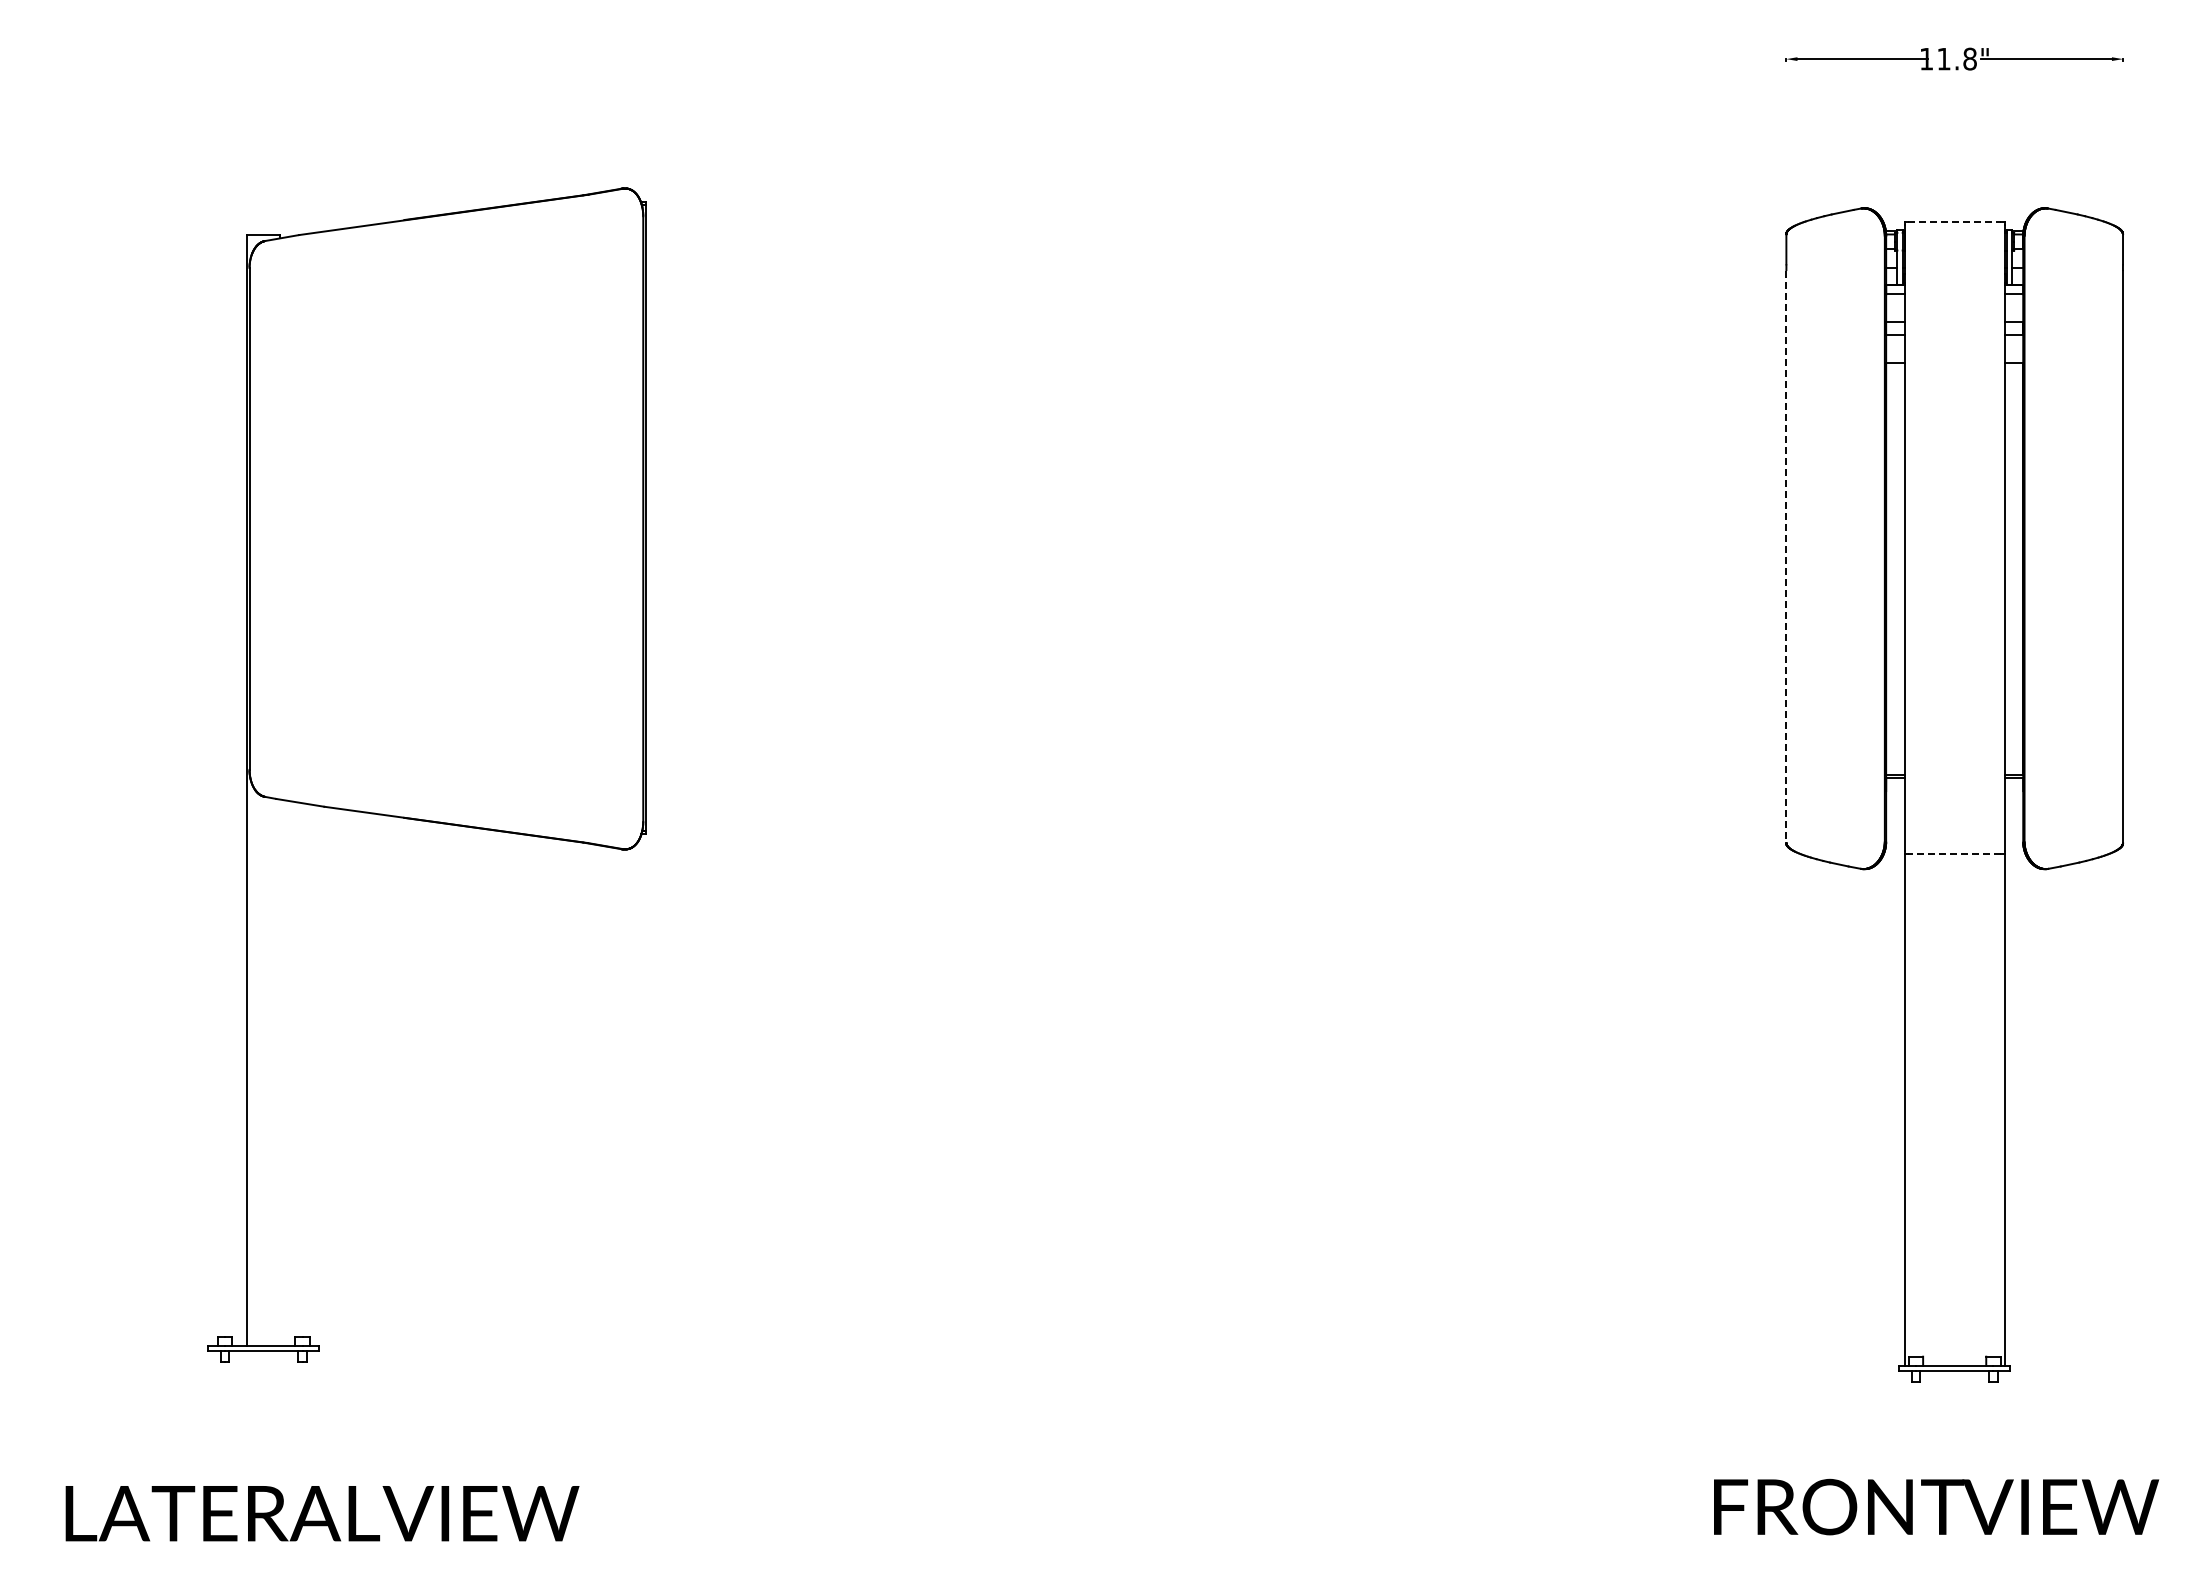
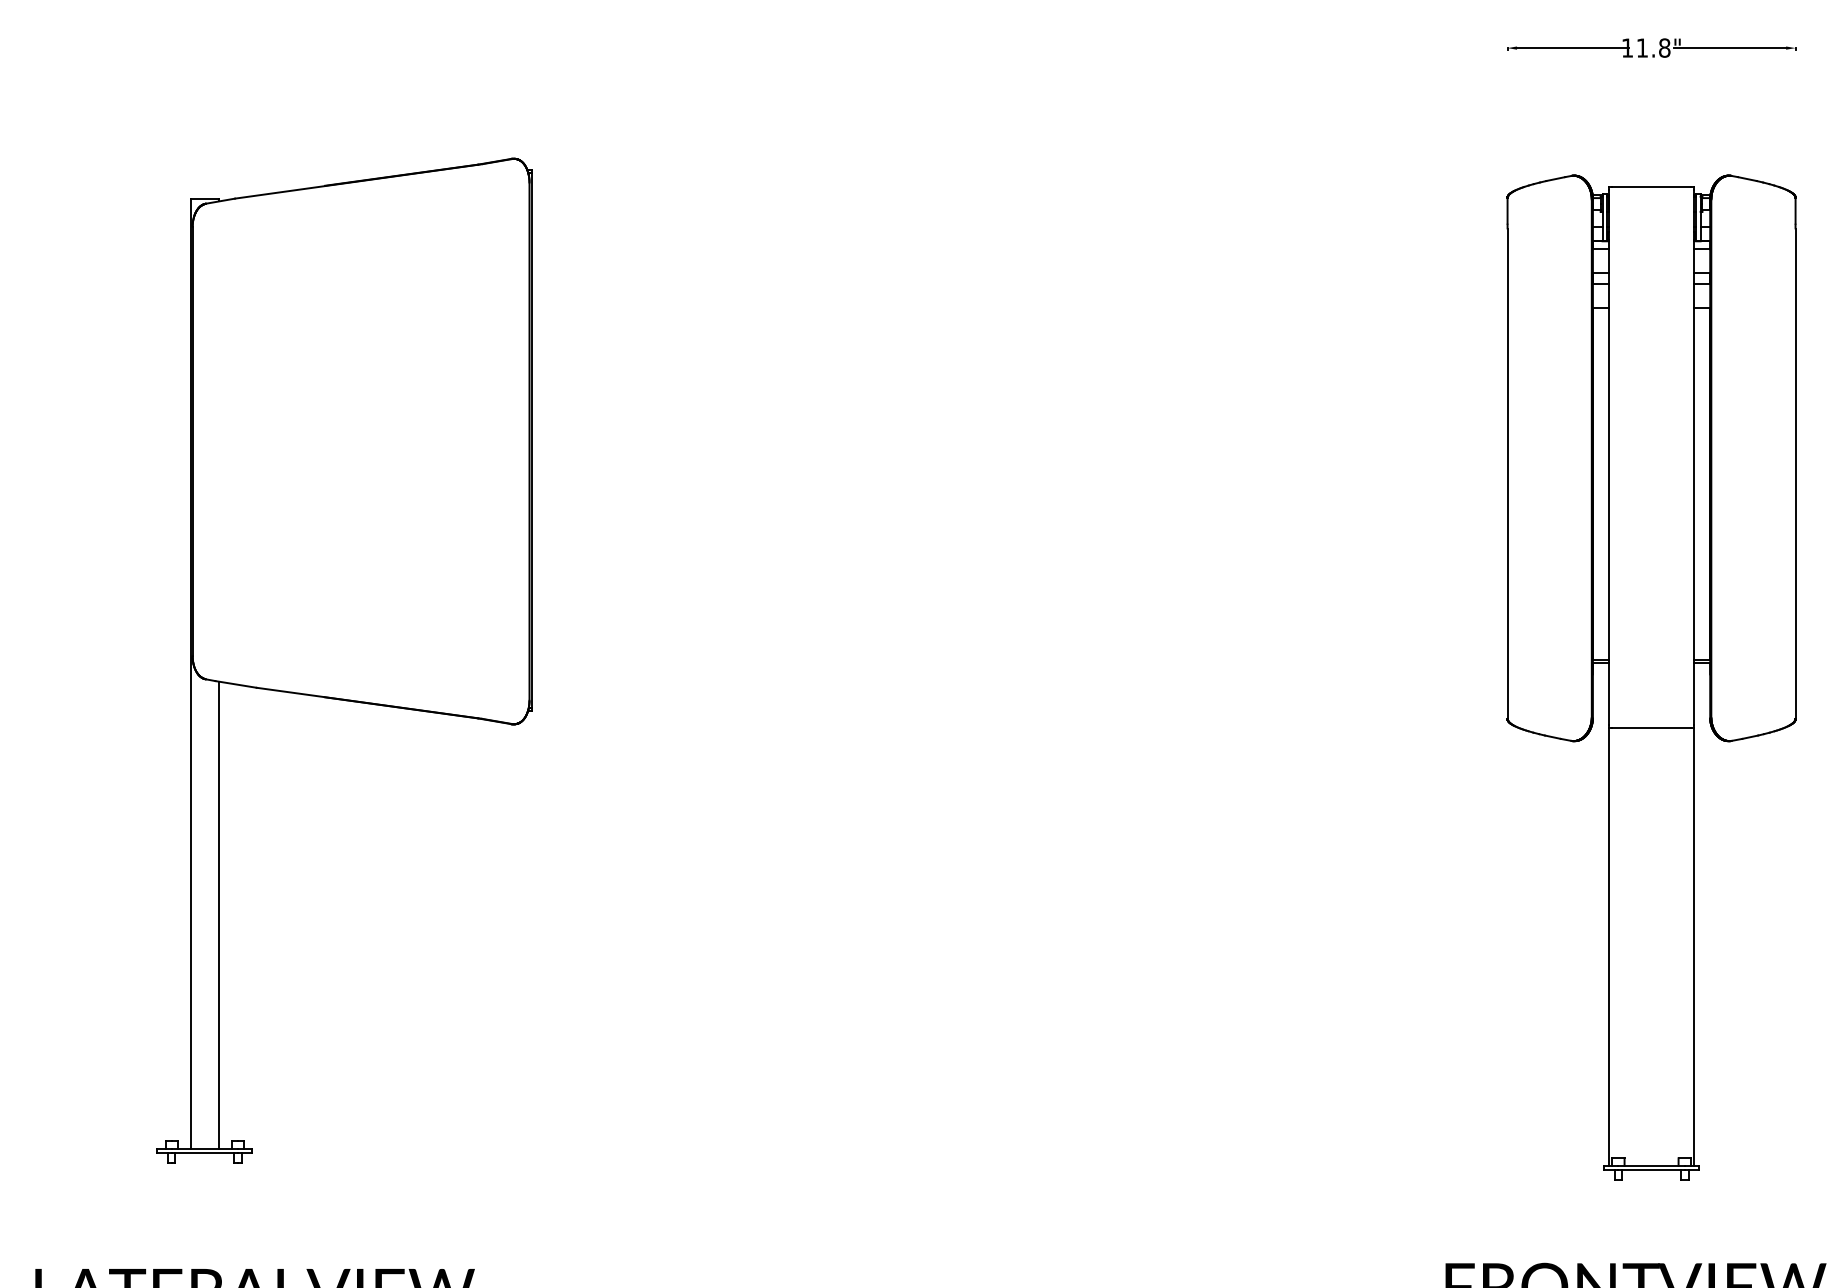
line: (1954, 221) -> (1651, 187), dashed -> solid
line: (1786, 557) -> (1507, 474), dashed -> solid
line: (1954, 854) -> (1651, 728), dashed -> solid
line: (280, 1072) -> (219, 915), added

